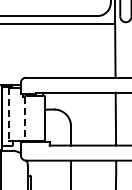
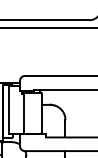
line: (8, 115) -> (8, 110), dashed -> solid
line: (24, 118) -> (23, 112), dashed -> solid

